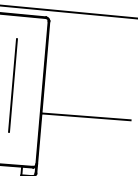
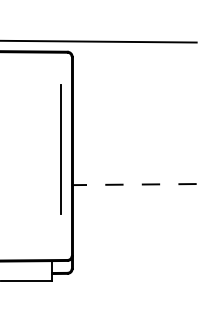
line: (12, 85) -> (60, 149), moved
line: (86, 116) -> (135, 184), solid -> dashed

